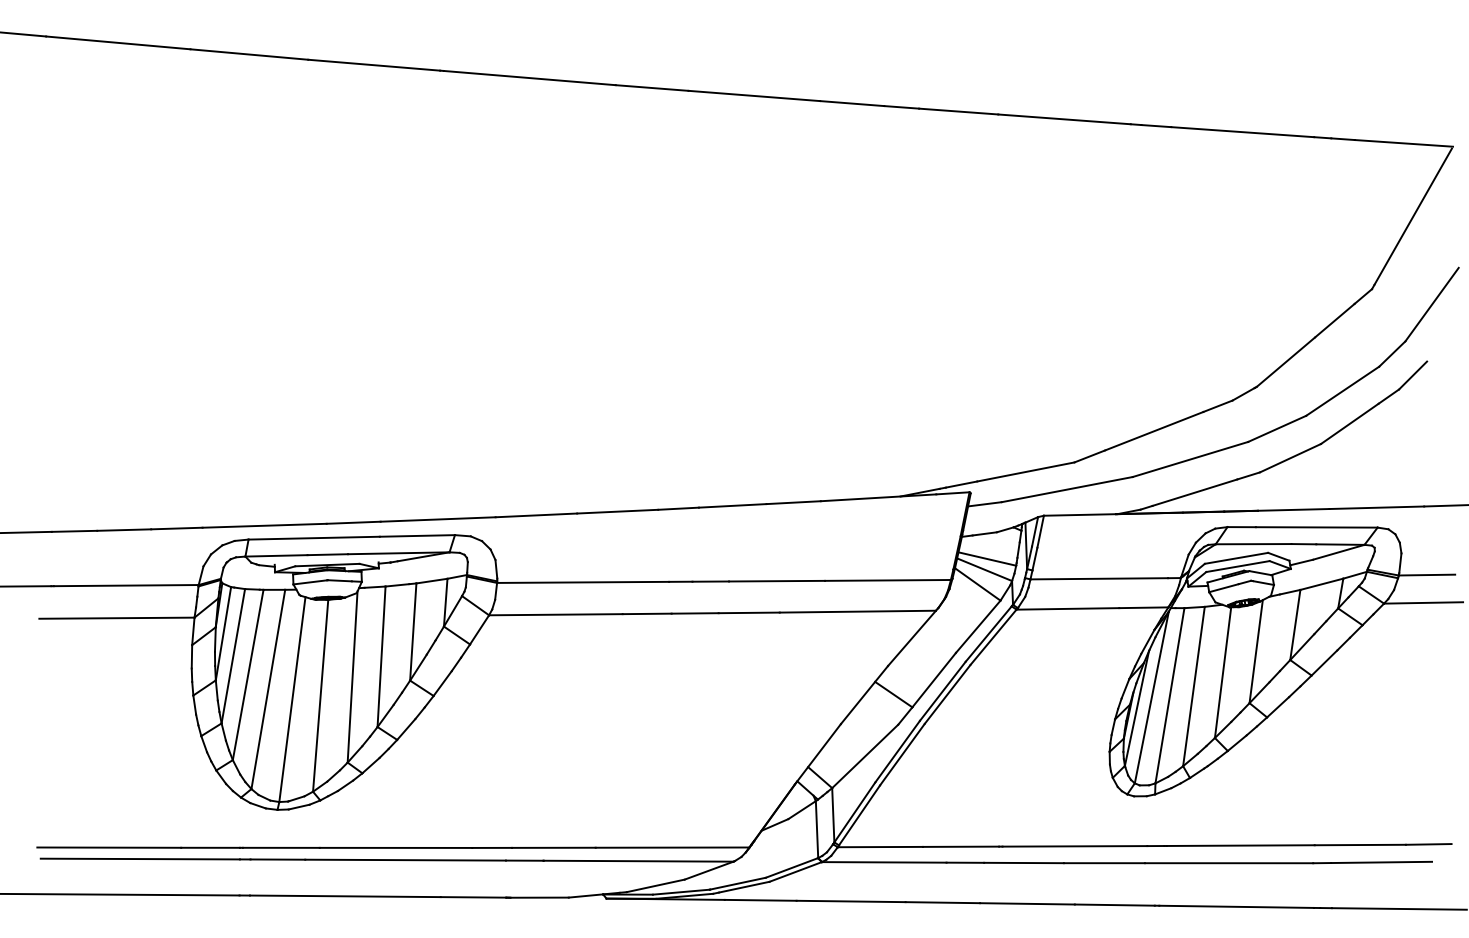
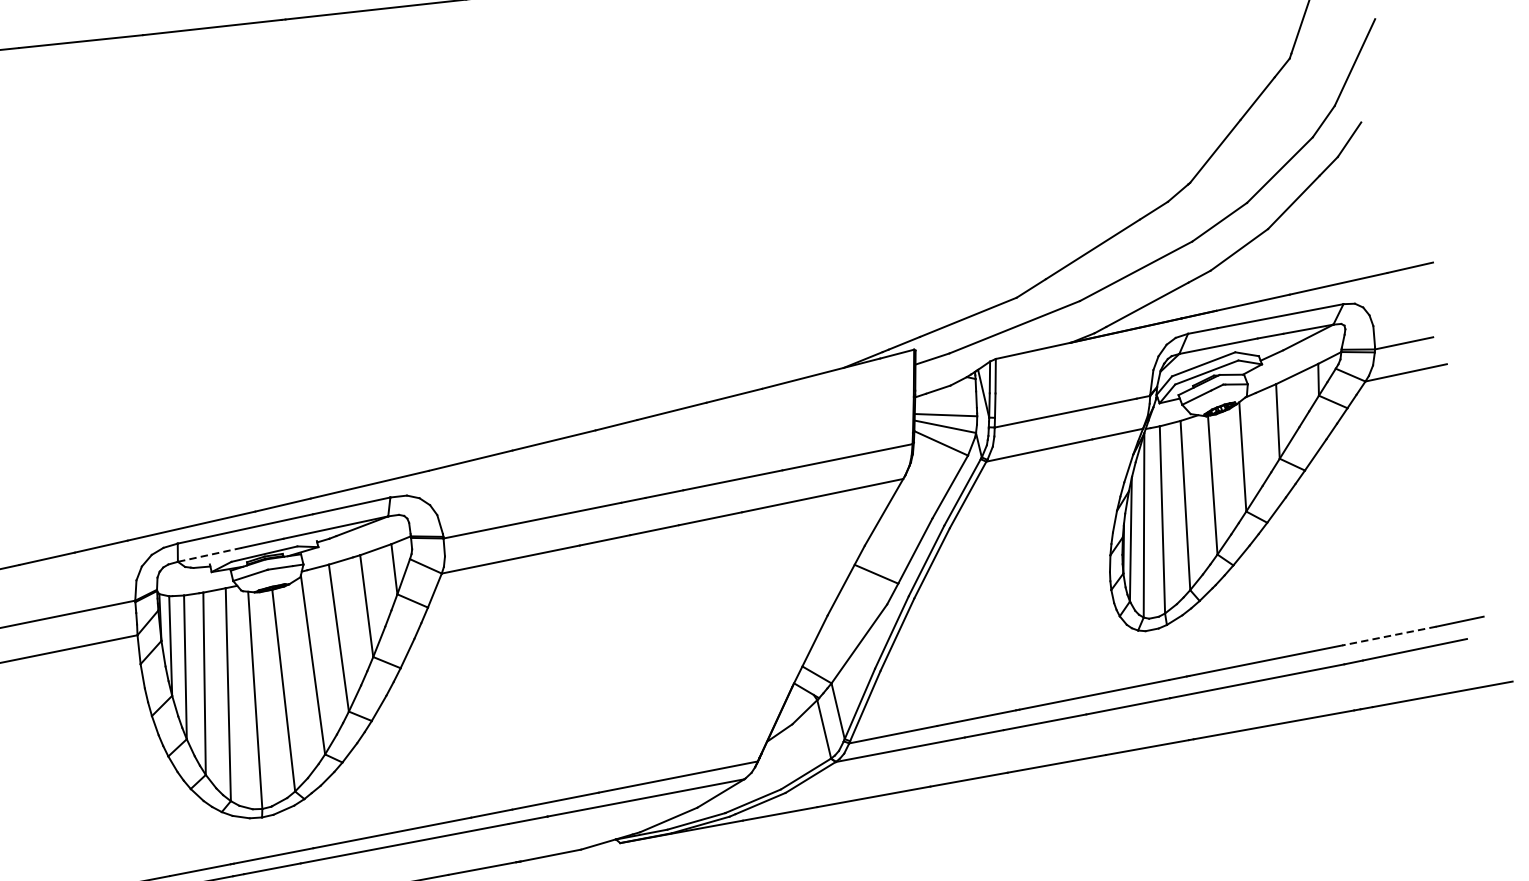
line: (276, 555) -> (209, 554), solid -> dashed
line: (1360, 845) -> (1389, 636), solid -> dashed

